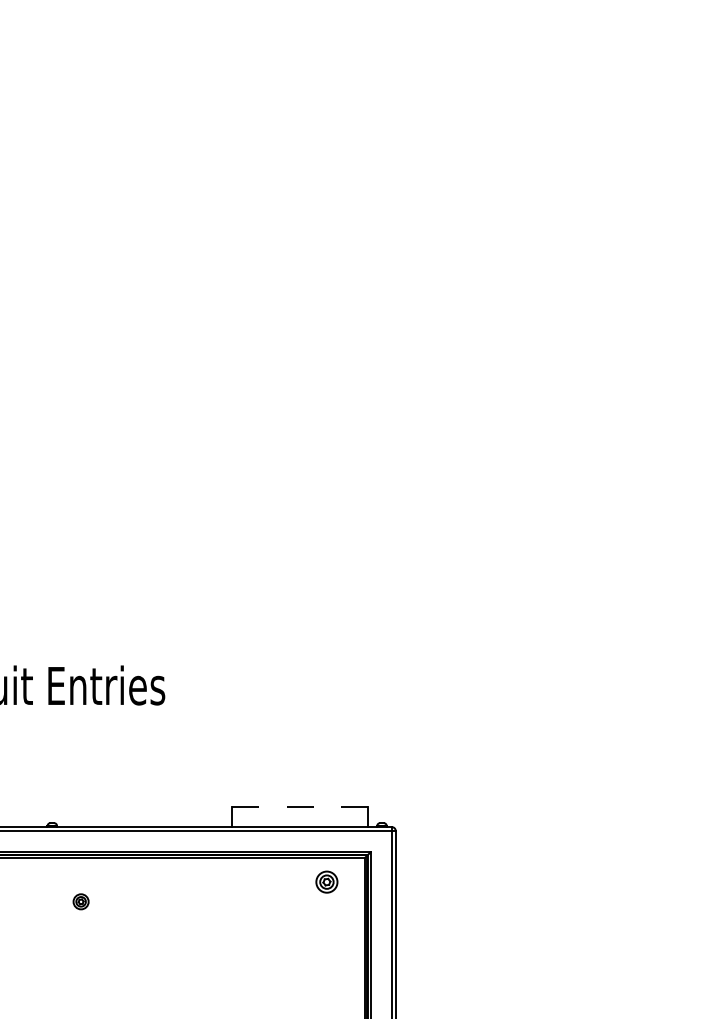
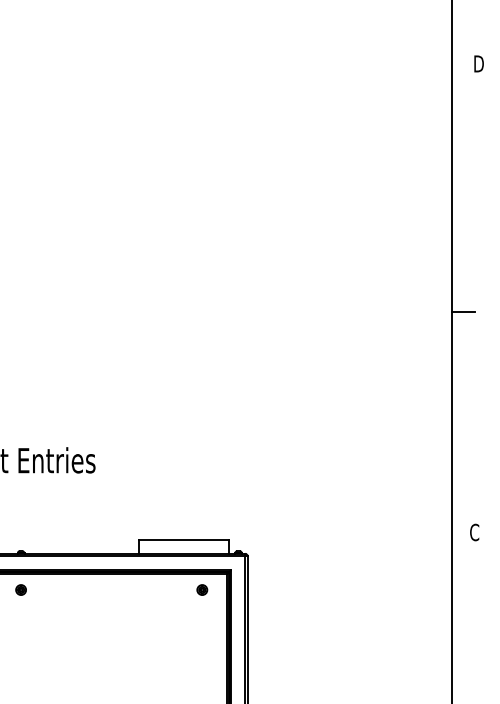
line: (300, 807) -> (184, 540), dashed -> solid
part: (327, 881) -> (202, 589), size x0.71
part: (80, 901) -> (20, 589), moved

